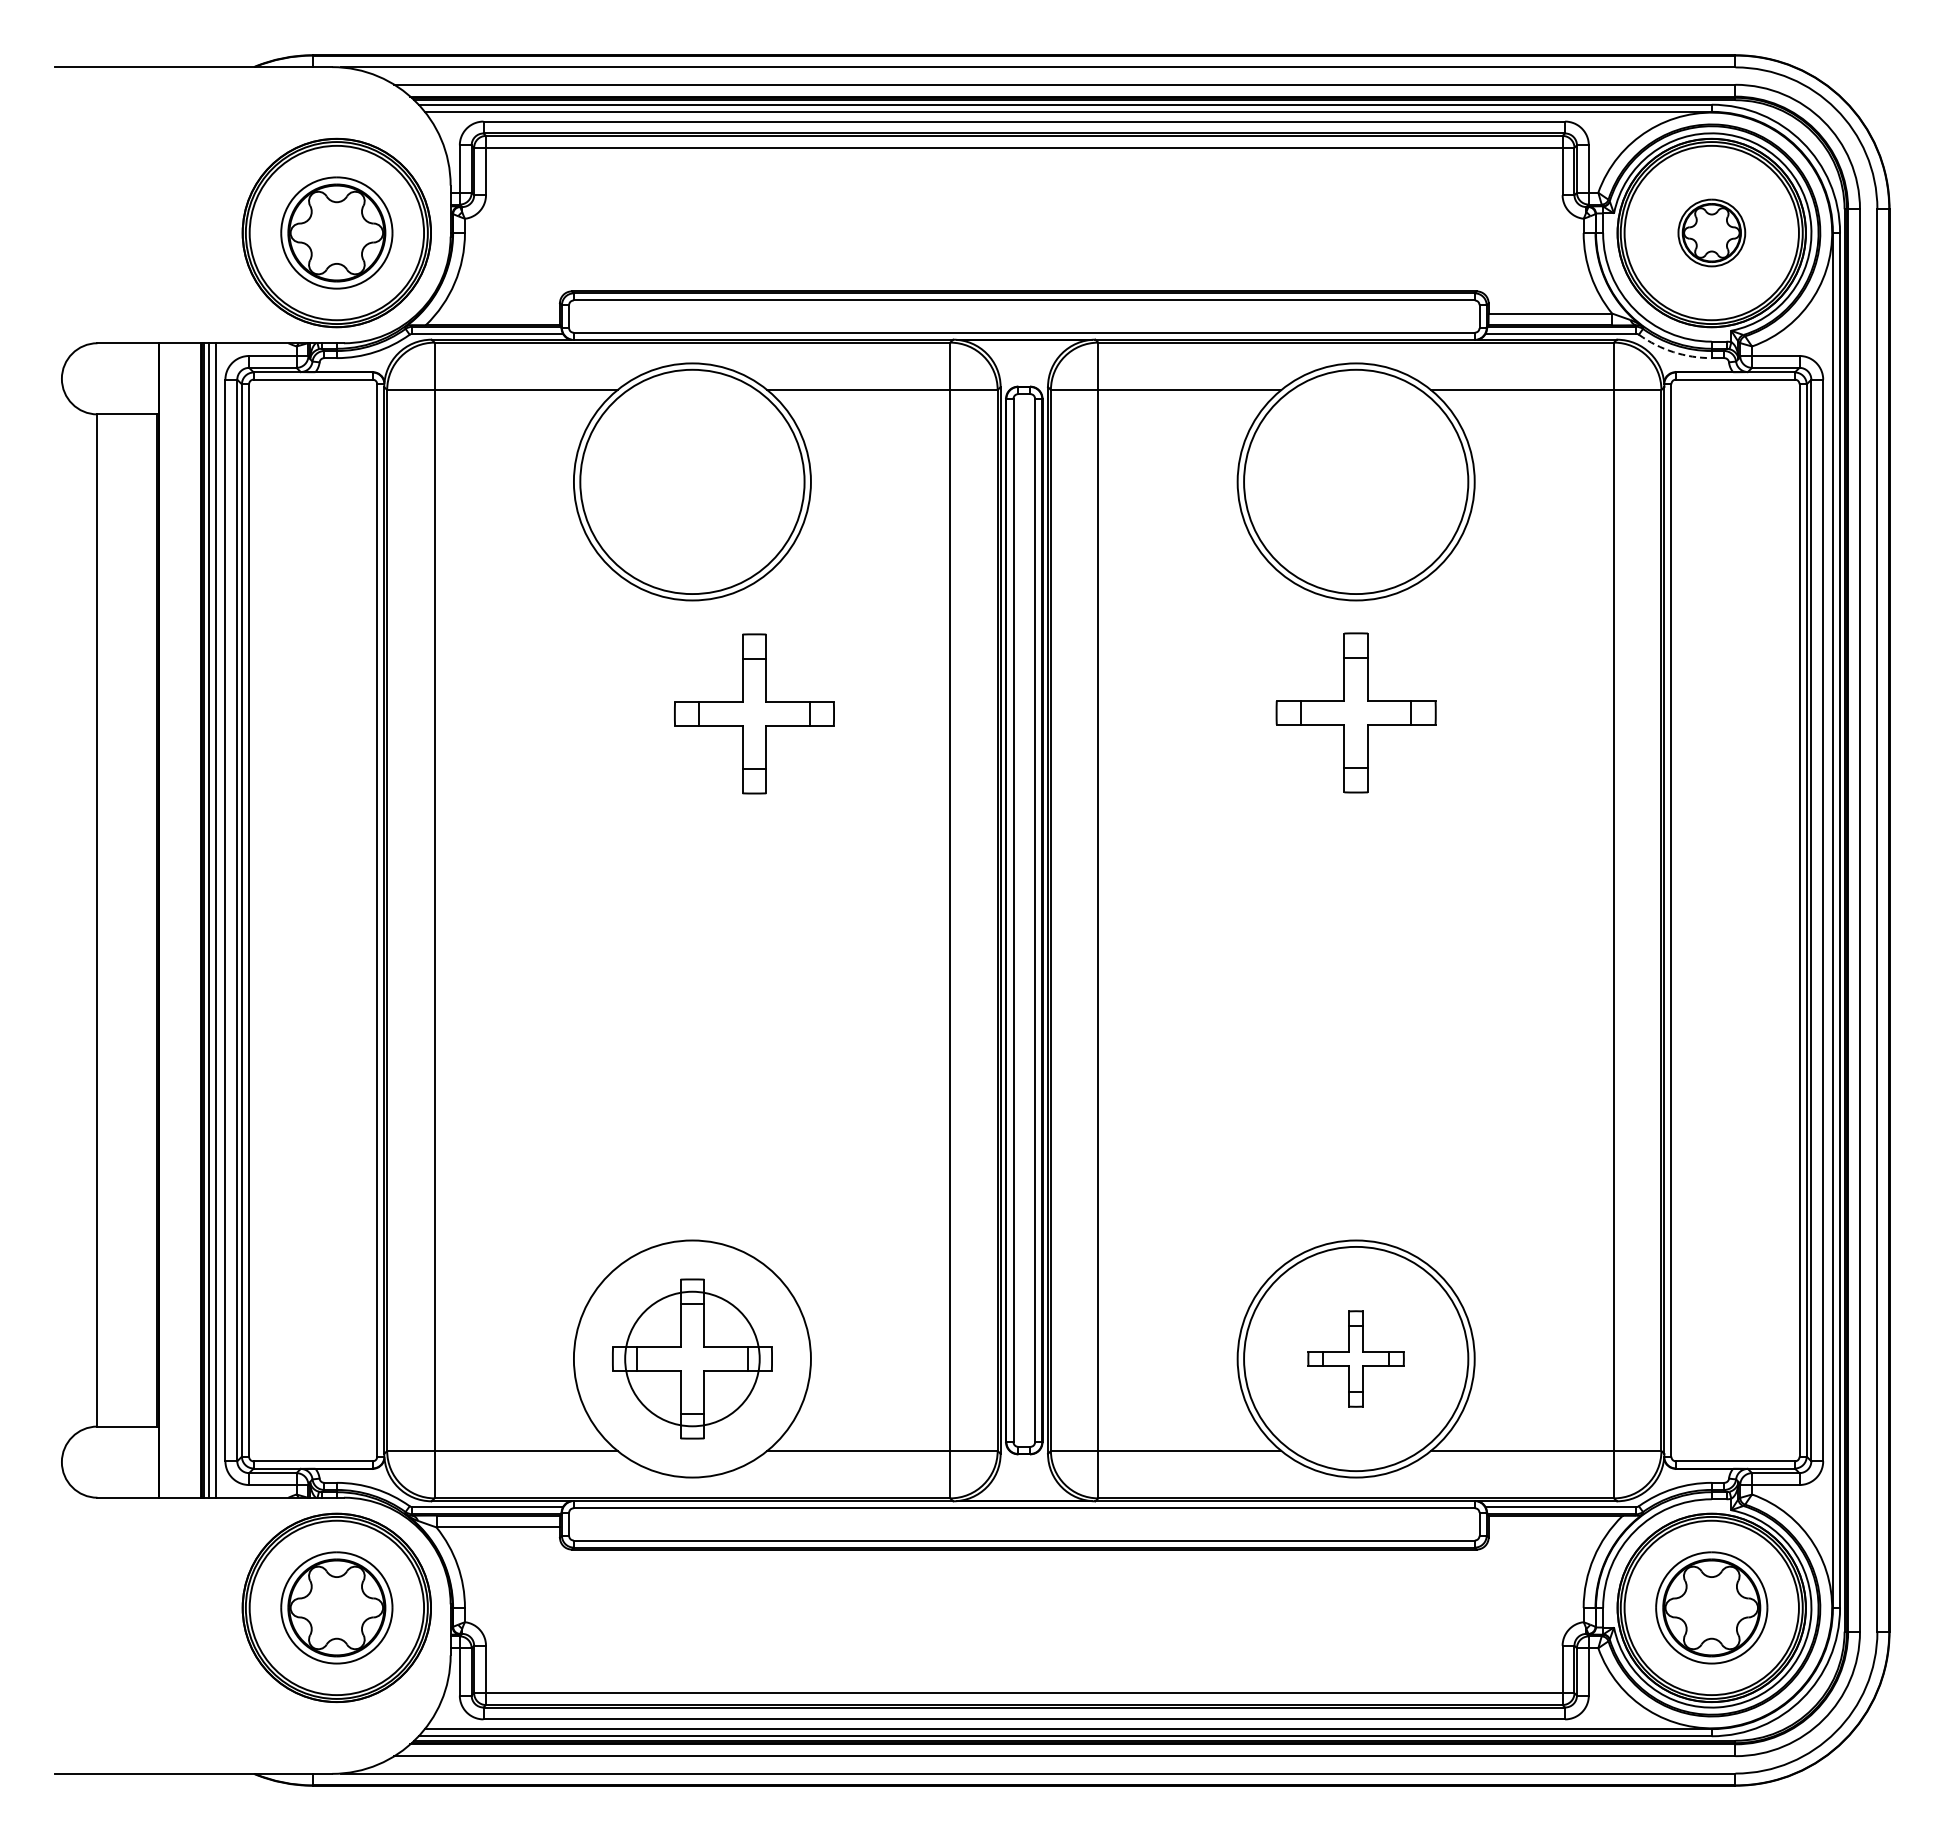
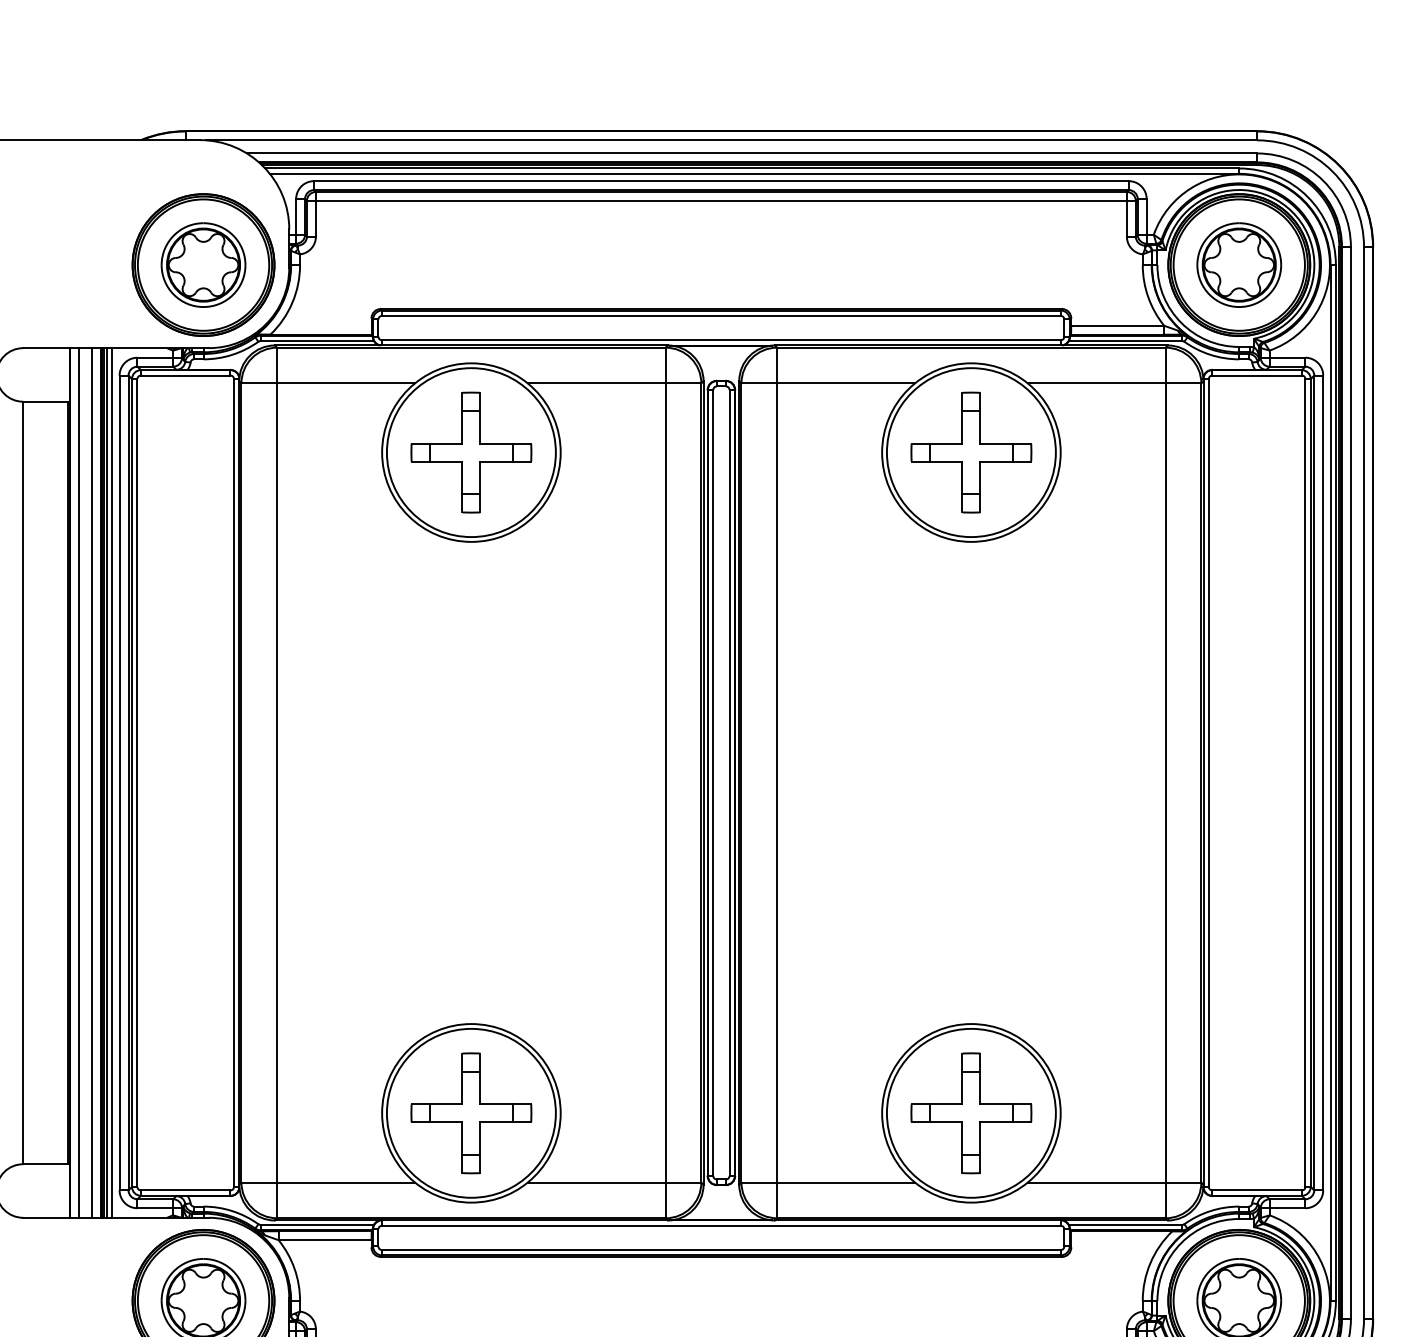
part: (1711, 232) -> (1239, 264), size x1.67
arc: (1673, 352) -> (1210, 355), dashed -> solid
part: (1355, 712) -> (970, 452), moved
part: (754, 713) -> (471, 452), moved
line: (171, 920) -> (78, 782), added
line: (188, 920) -> (91, 782), added
circle: (692, 1358) -> (471, 1112), size x1.67
part: (1355, 1358) -> (970, 1112), size x1.67

